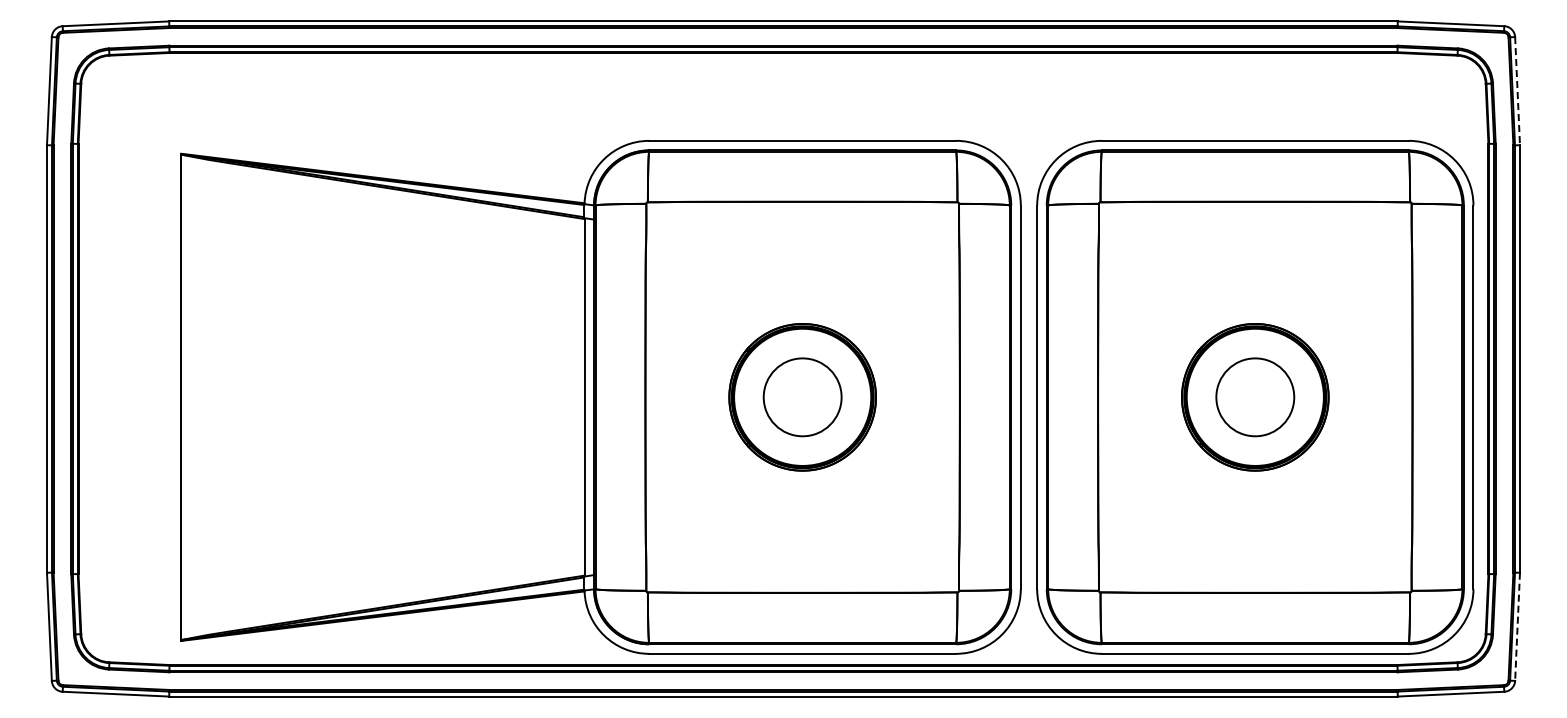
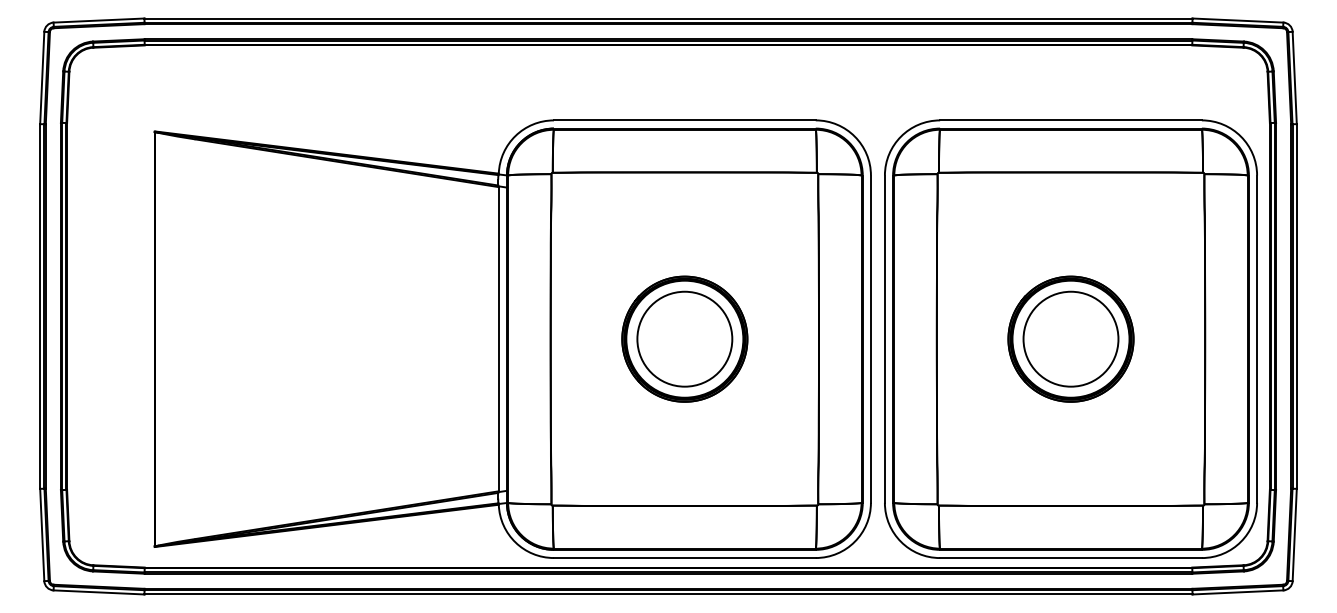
line: (1517, 91) -> (1294, 78), dashed -> solid
circle: (802, 396) -> (684, 338), size x1.43
circle: (1254, 396) -> (1070, 338), size x1.43
line: (1517, 627) -> (1294, 535), dashed -> solid

